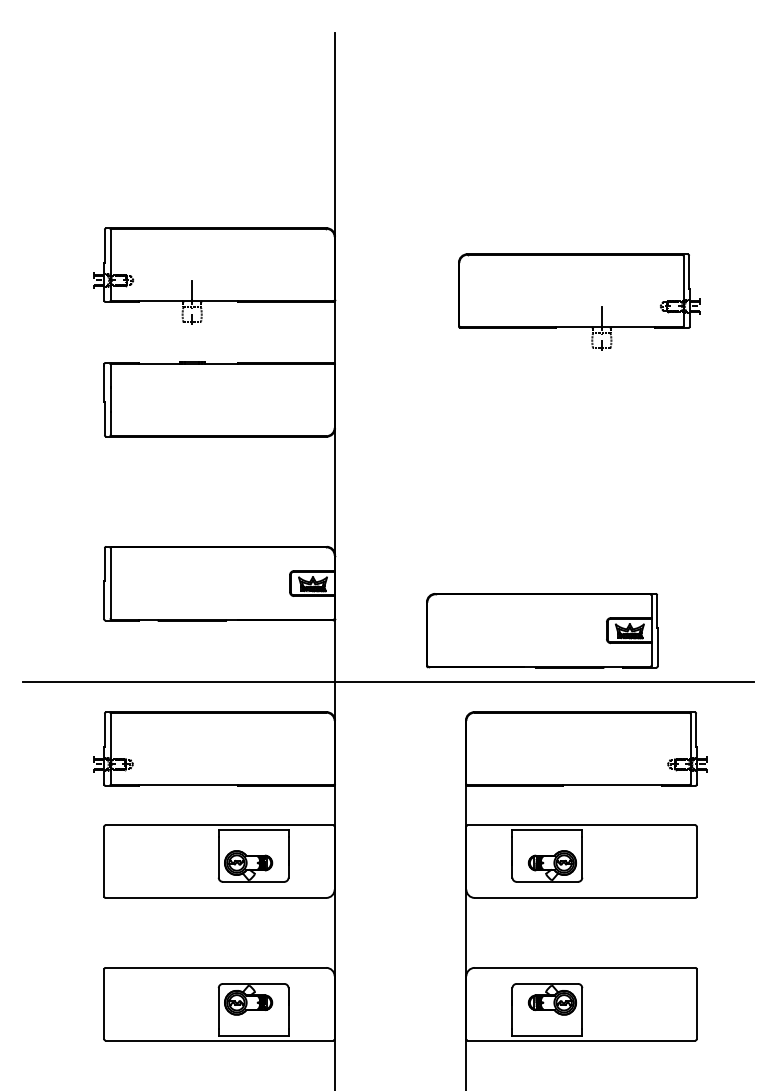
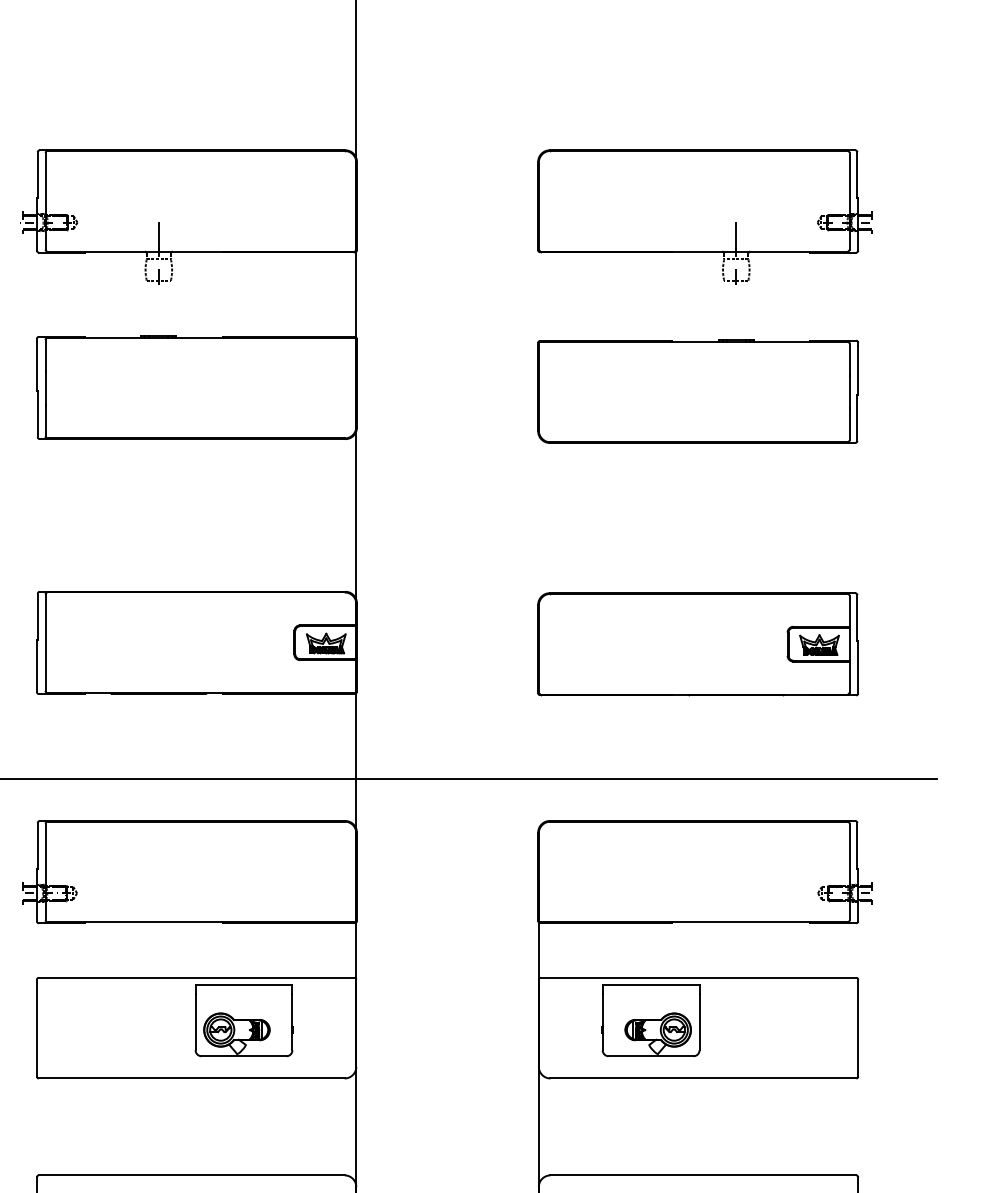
part: (579, 301) -> (705, 215), moved
part: (581, 402) -> (698, 391), added
part: (542, 630) -> (698, 644), moved

